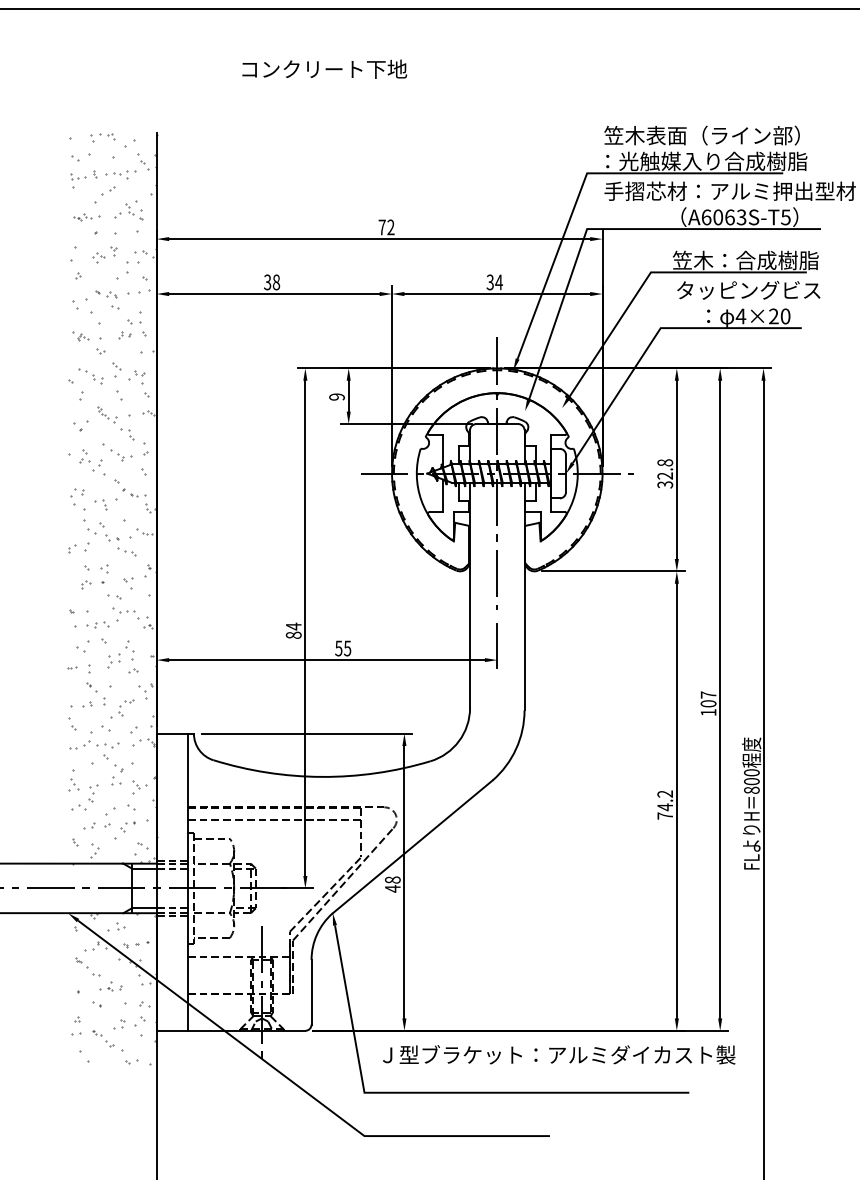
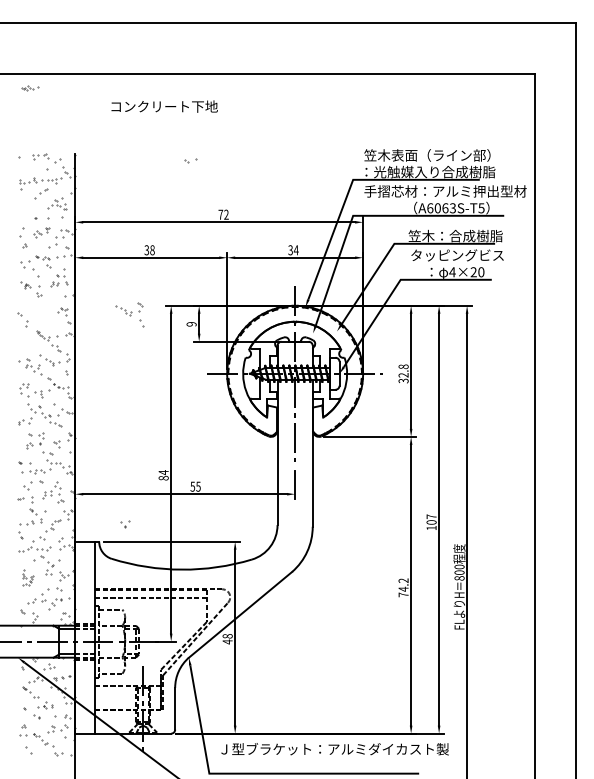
text: (324, 69) -> (164, 106), moved
part: (81, 157) -> (190, 160), moved
part: (87, 217) -> (30, 88), moved
part: (99, 381) -> (129, 314), moved
part: (81, 426) -> (125, 524), moved
part: (82, 789) -> (27, 577), size x0.6

